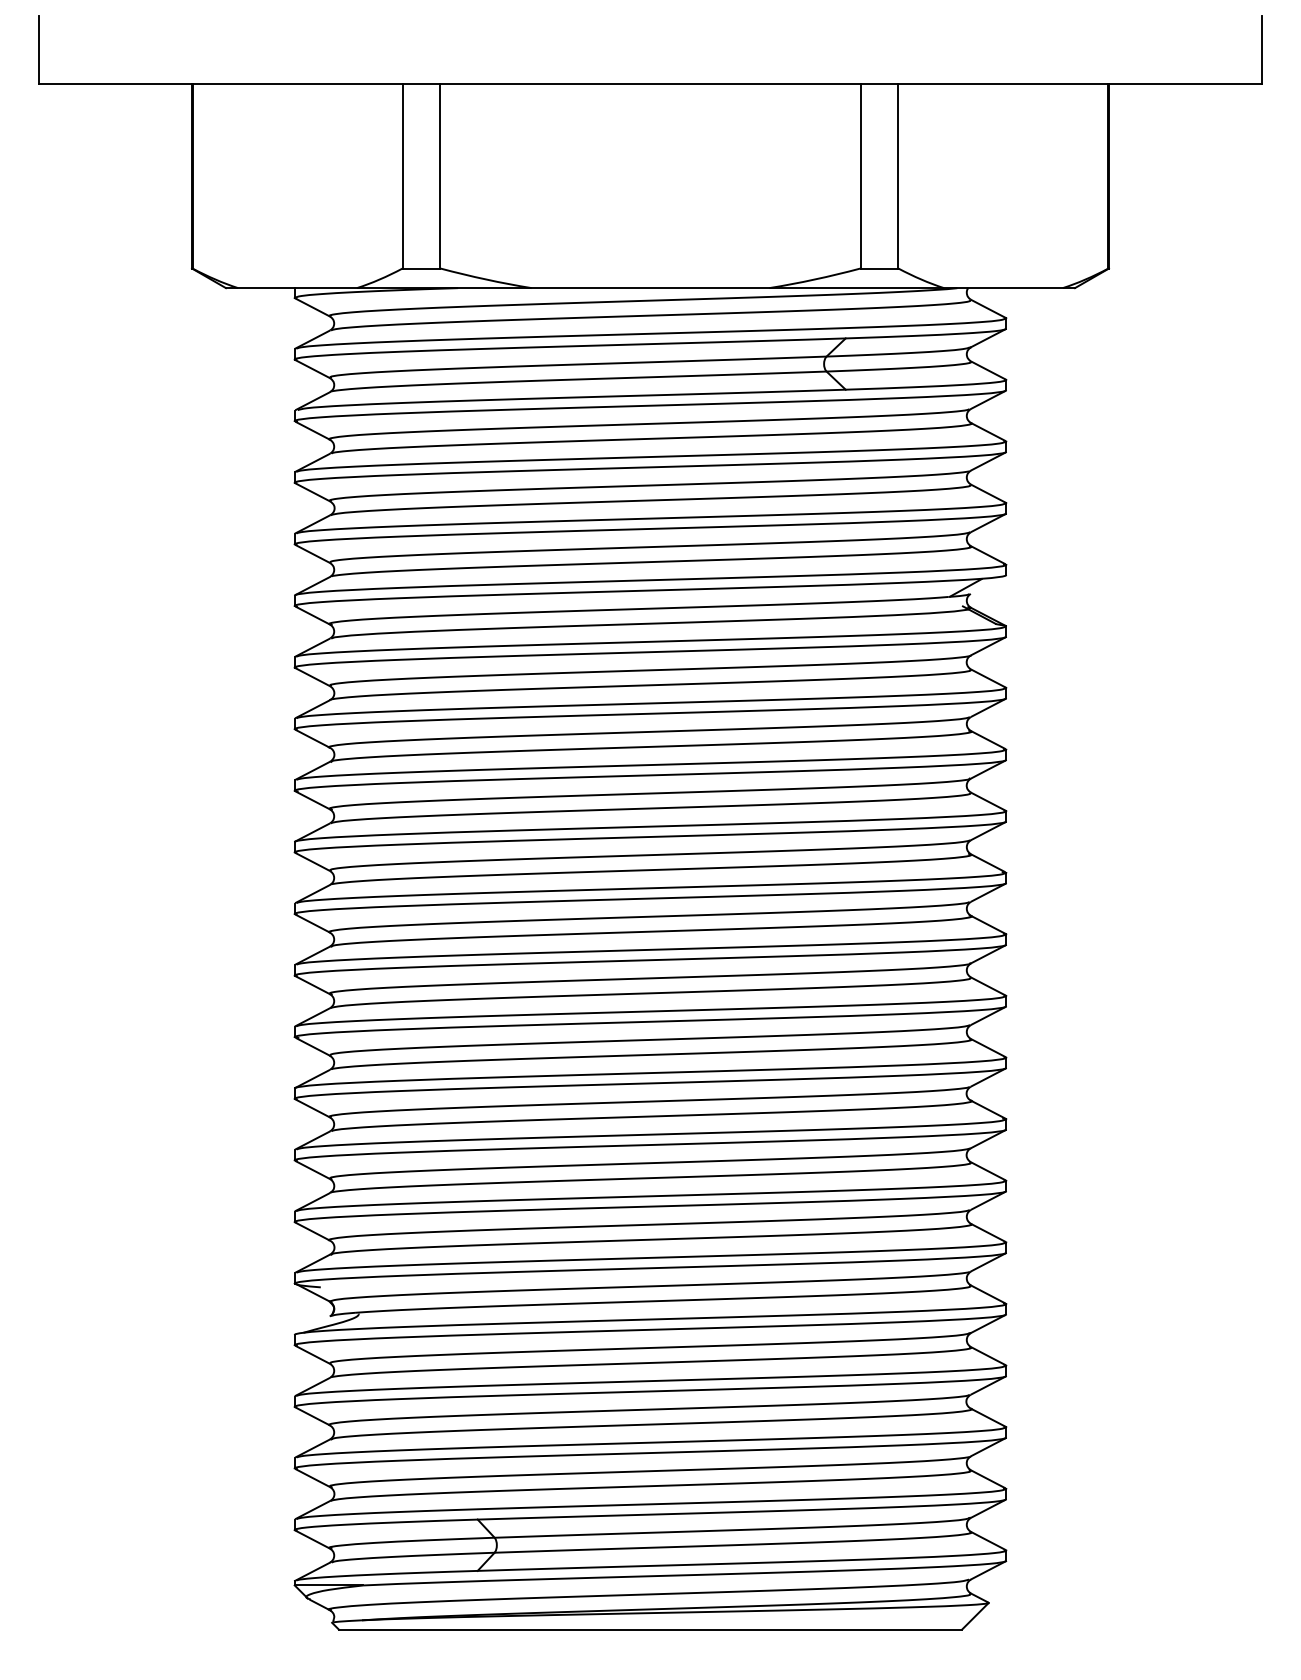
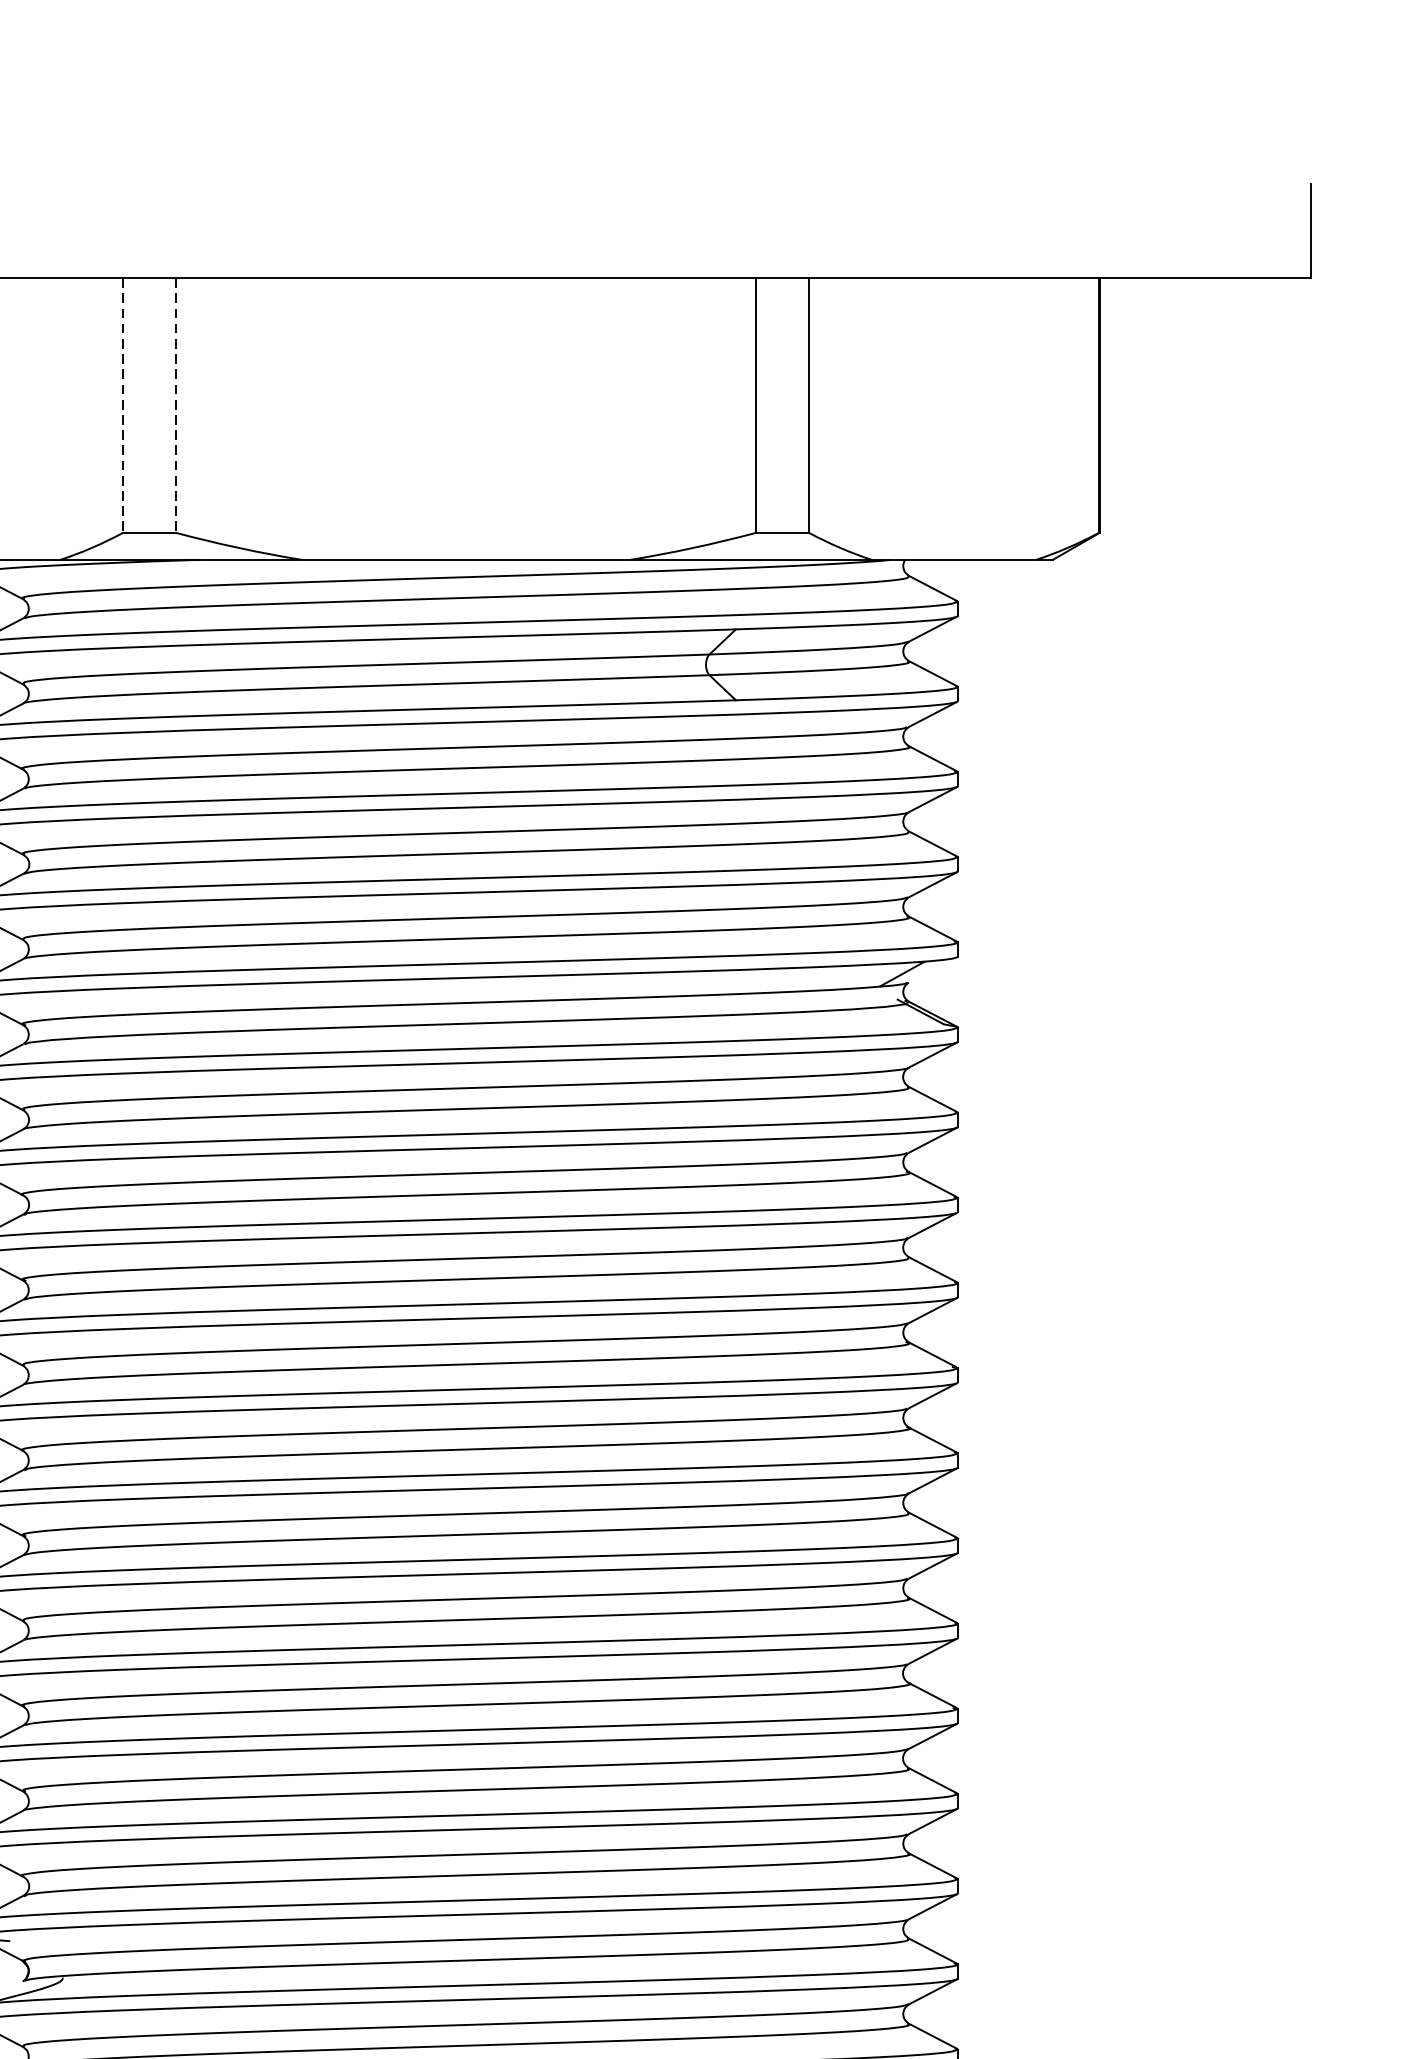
line: (402, 176) -> (123, 405), solid -> dashed
line: (440, 176) -> (175, 405), solid -> dashed

